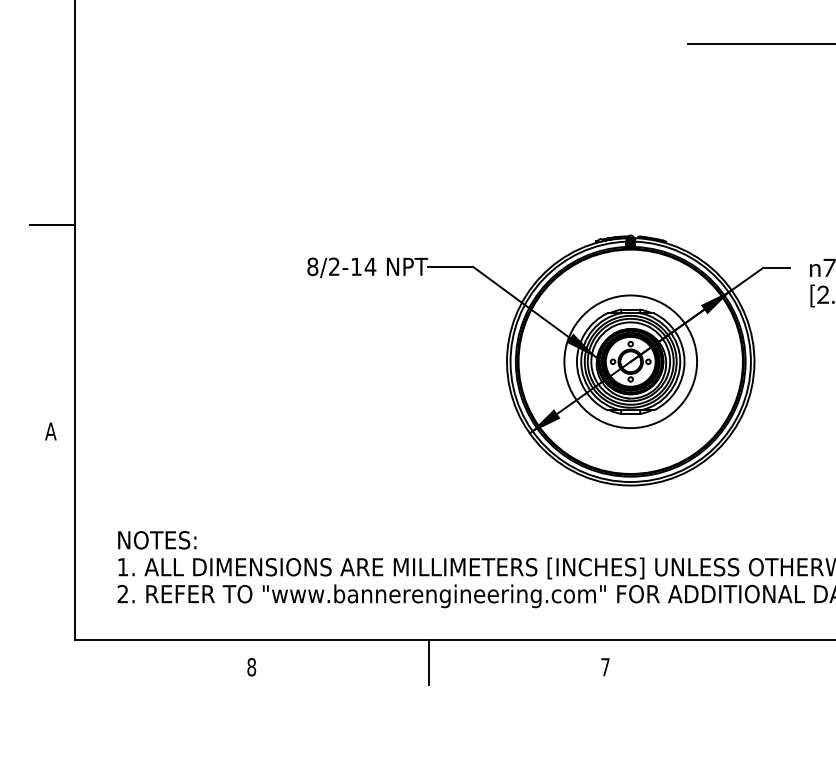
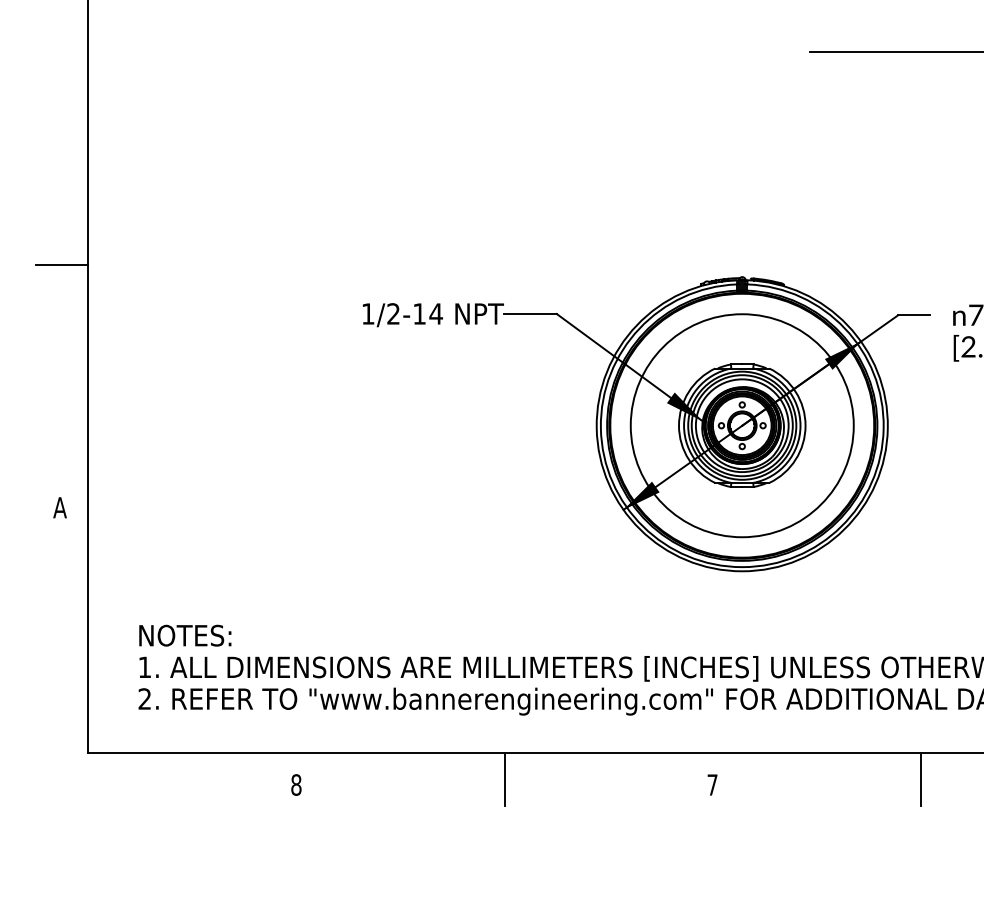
text: (312, 266) -> (367, 313), 8/2-14 -> 1/2-14
circle: (630, 361) -> (741, 425), size x1.43
line: (782, 662) -> (920, 779), added

